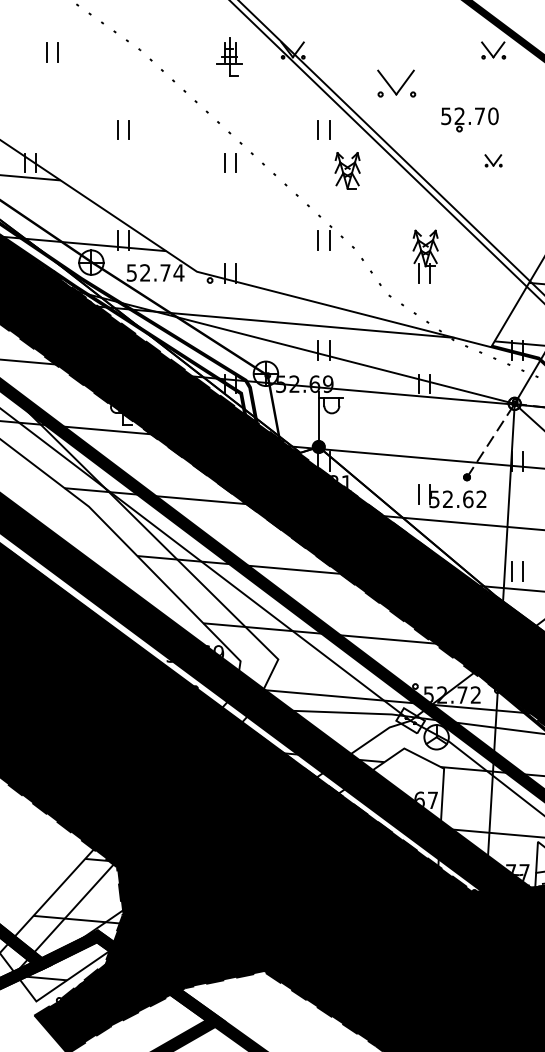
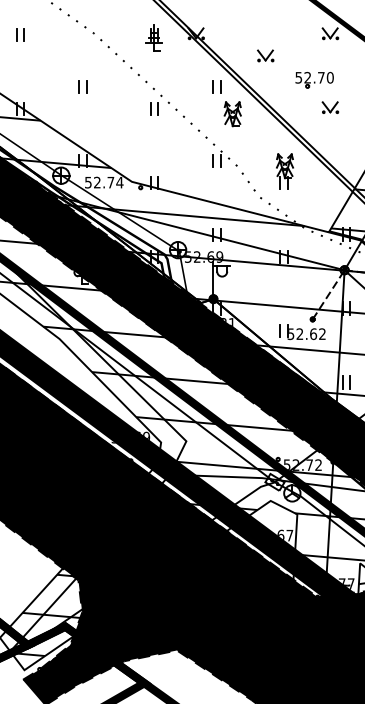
part: (52, 51) -> (20, 34), moved
part: (396, 82) -> (265, 55), size x0.62
part: (493, 160) -> (330, 107), size x1.43

